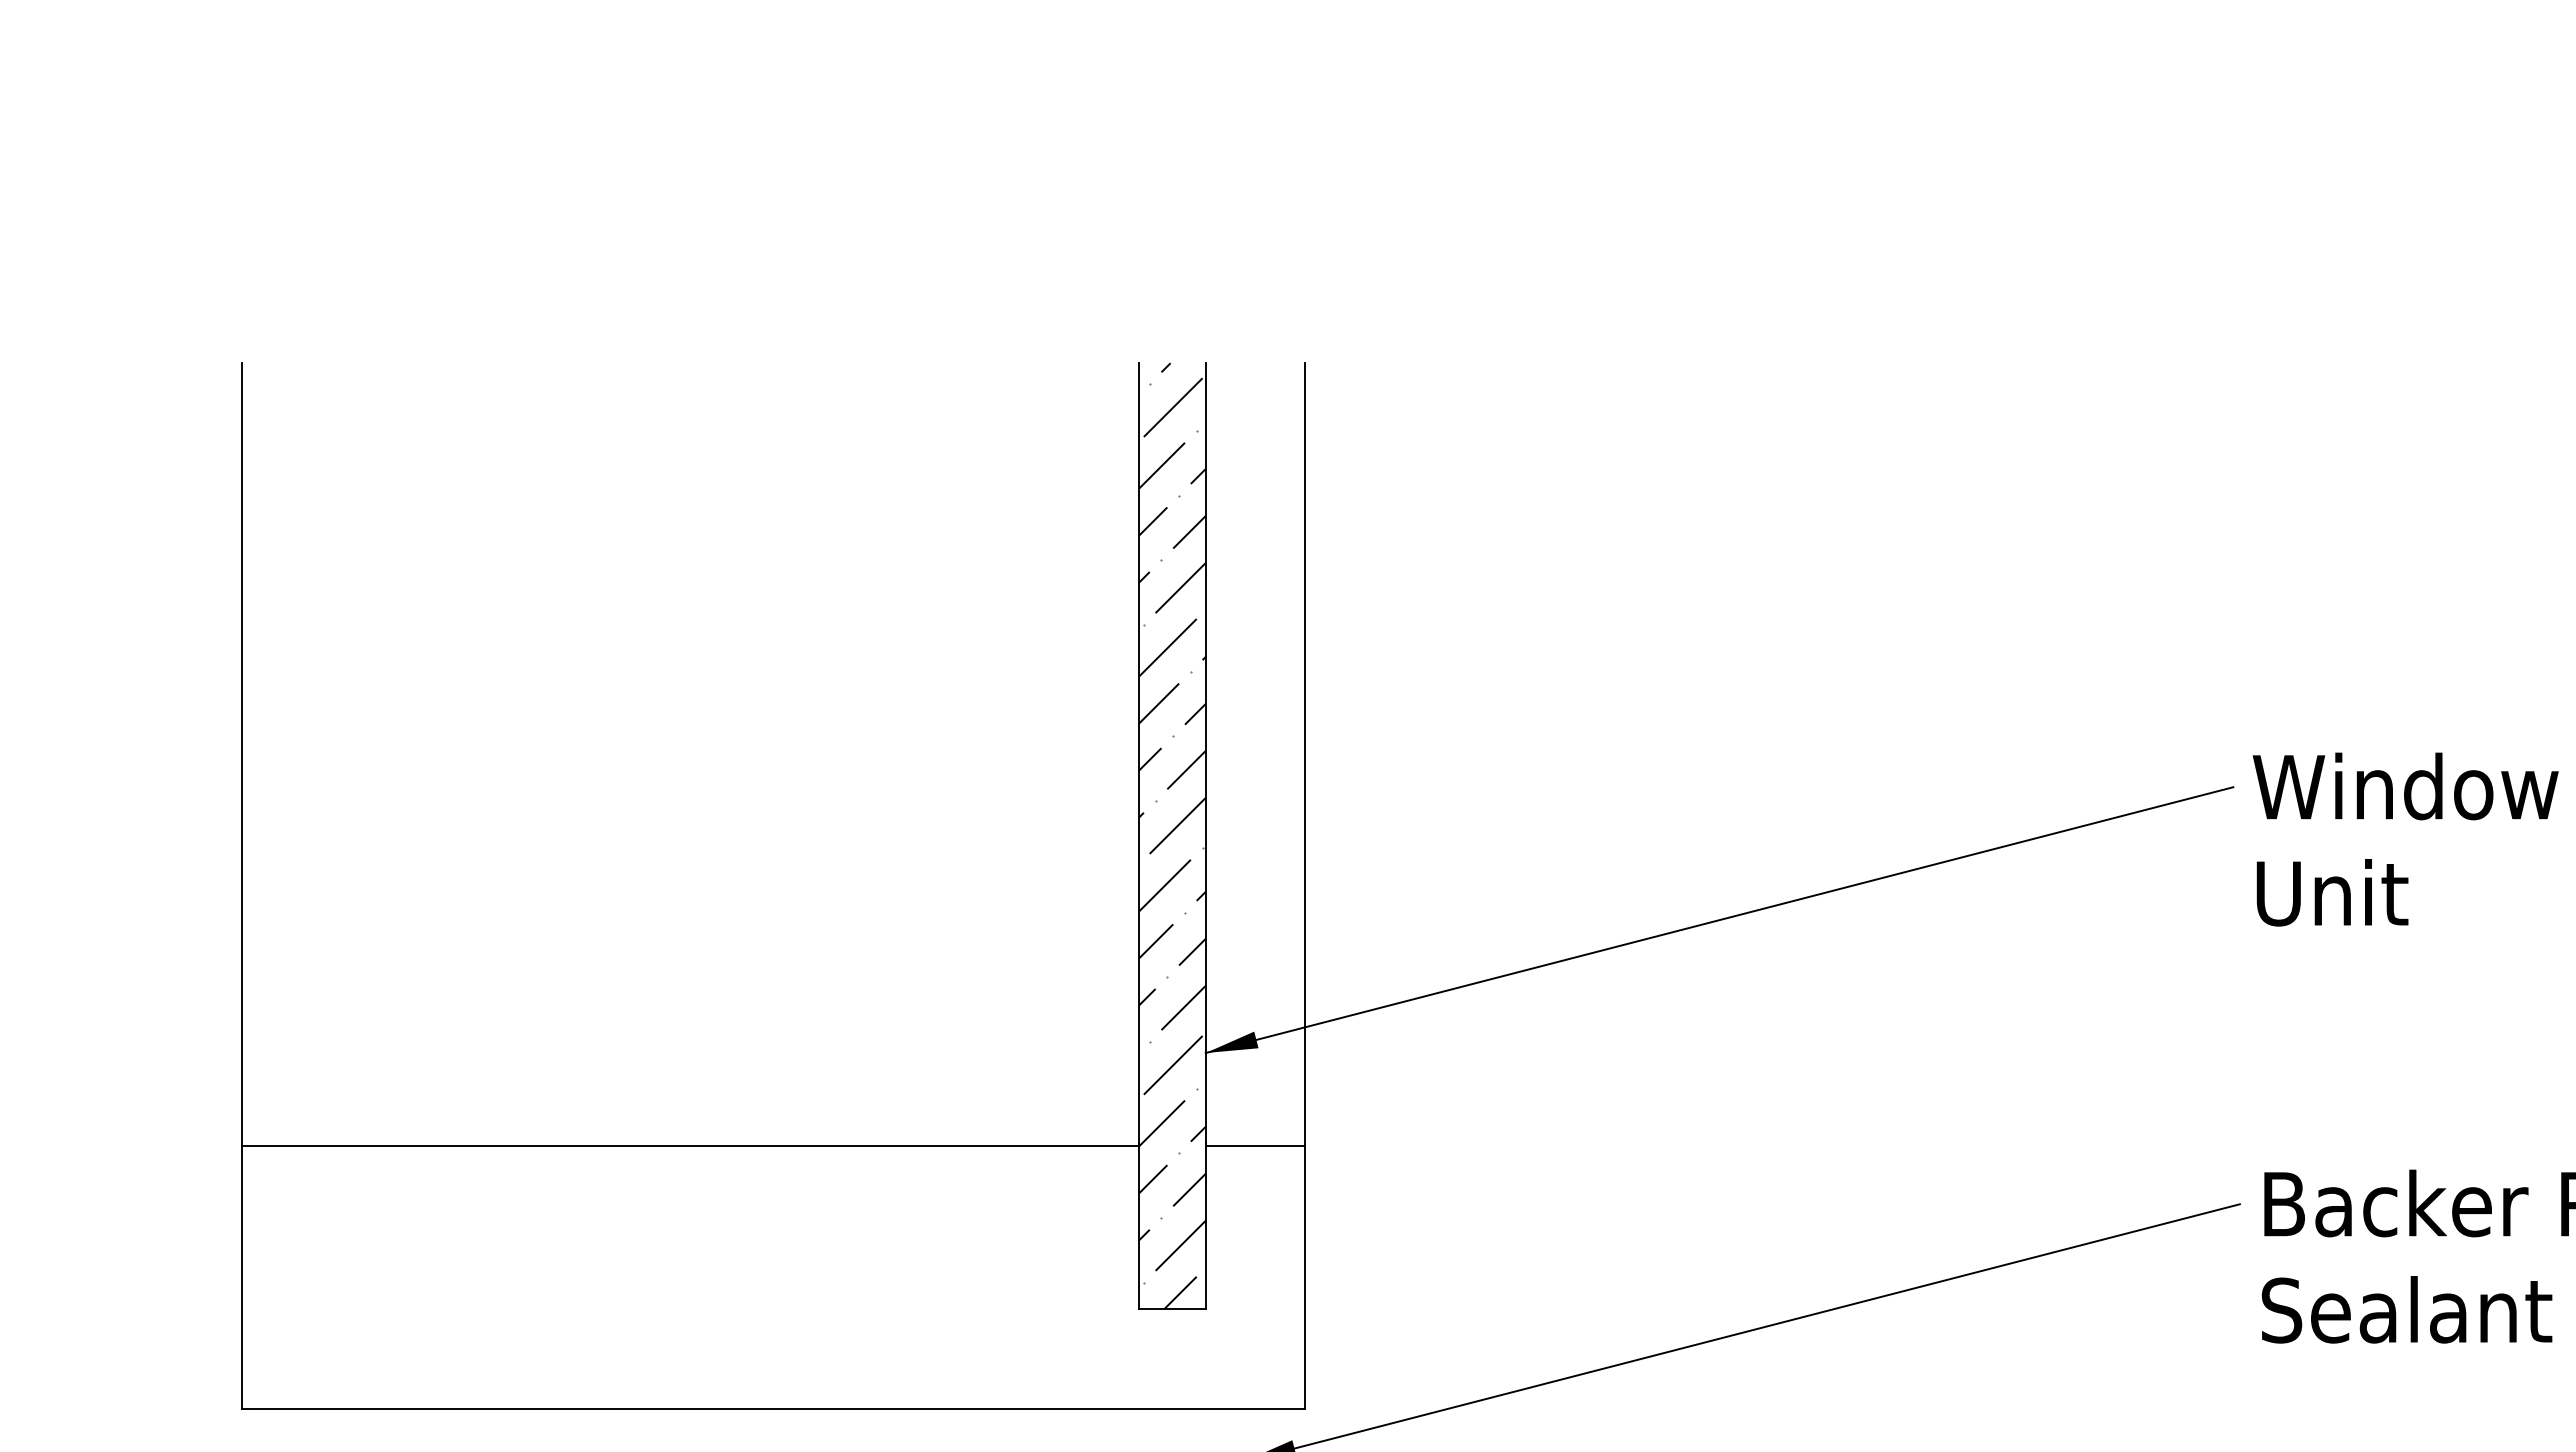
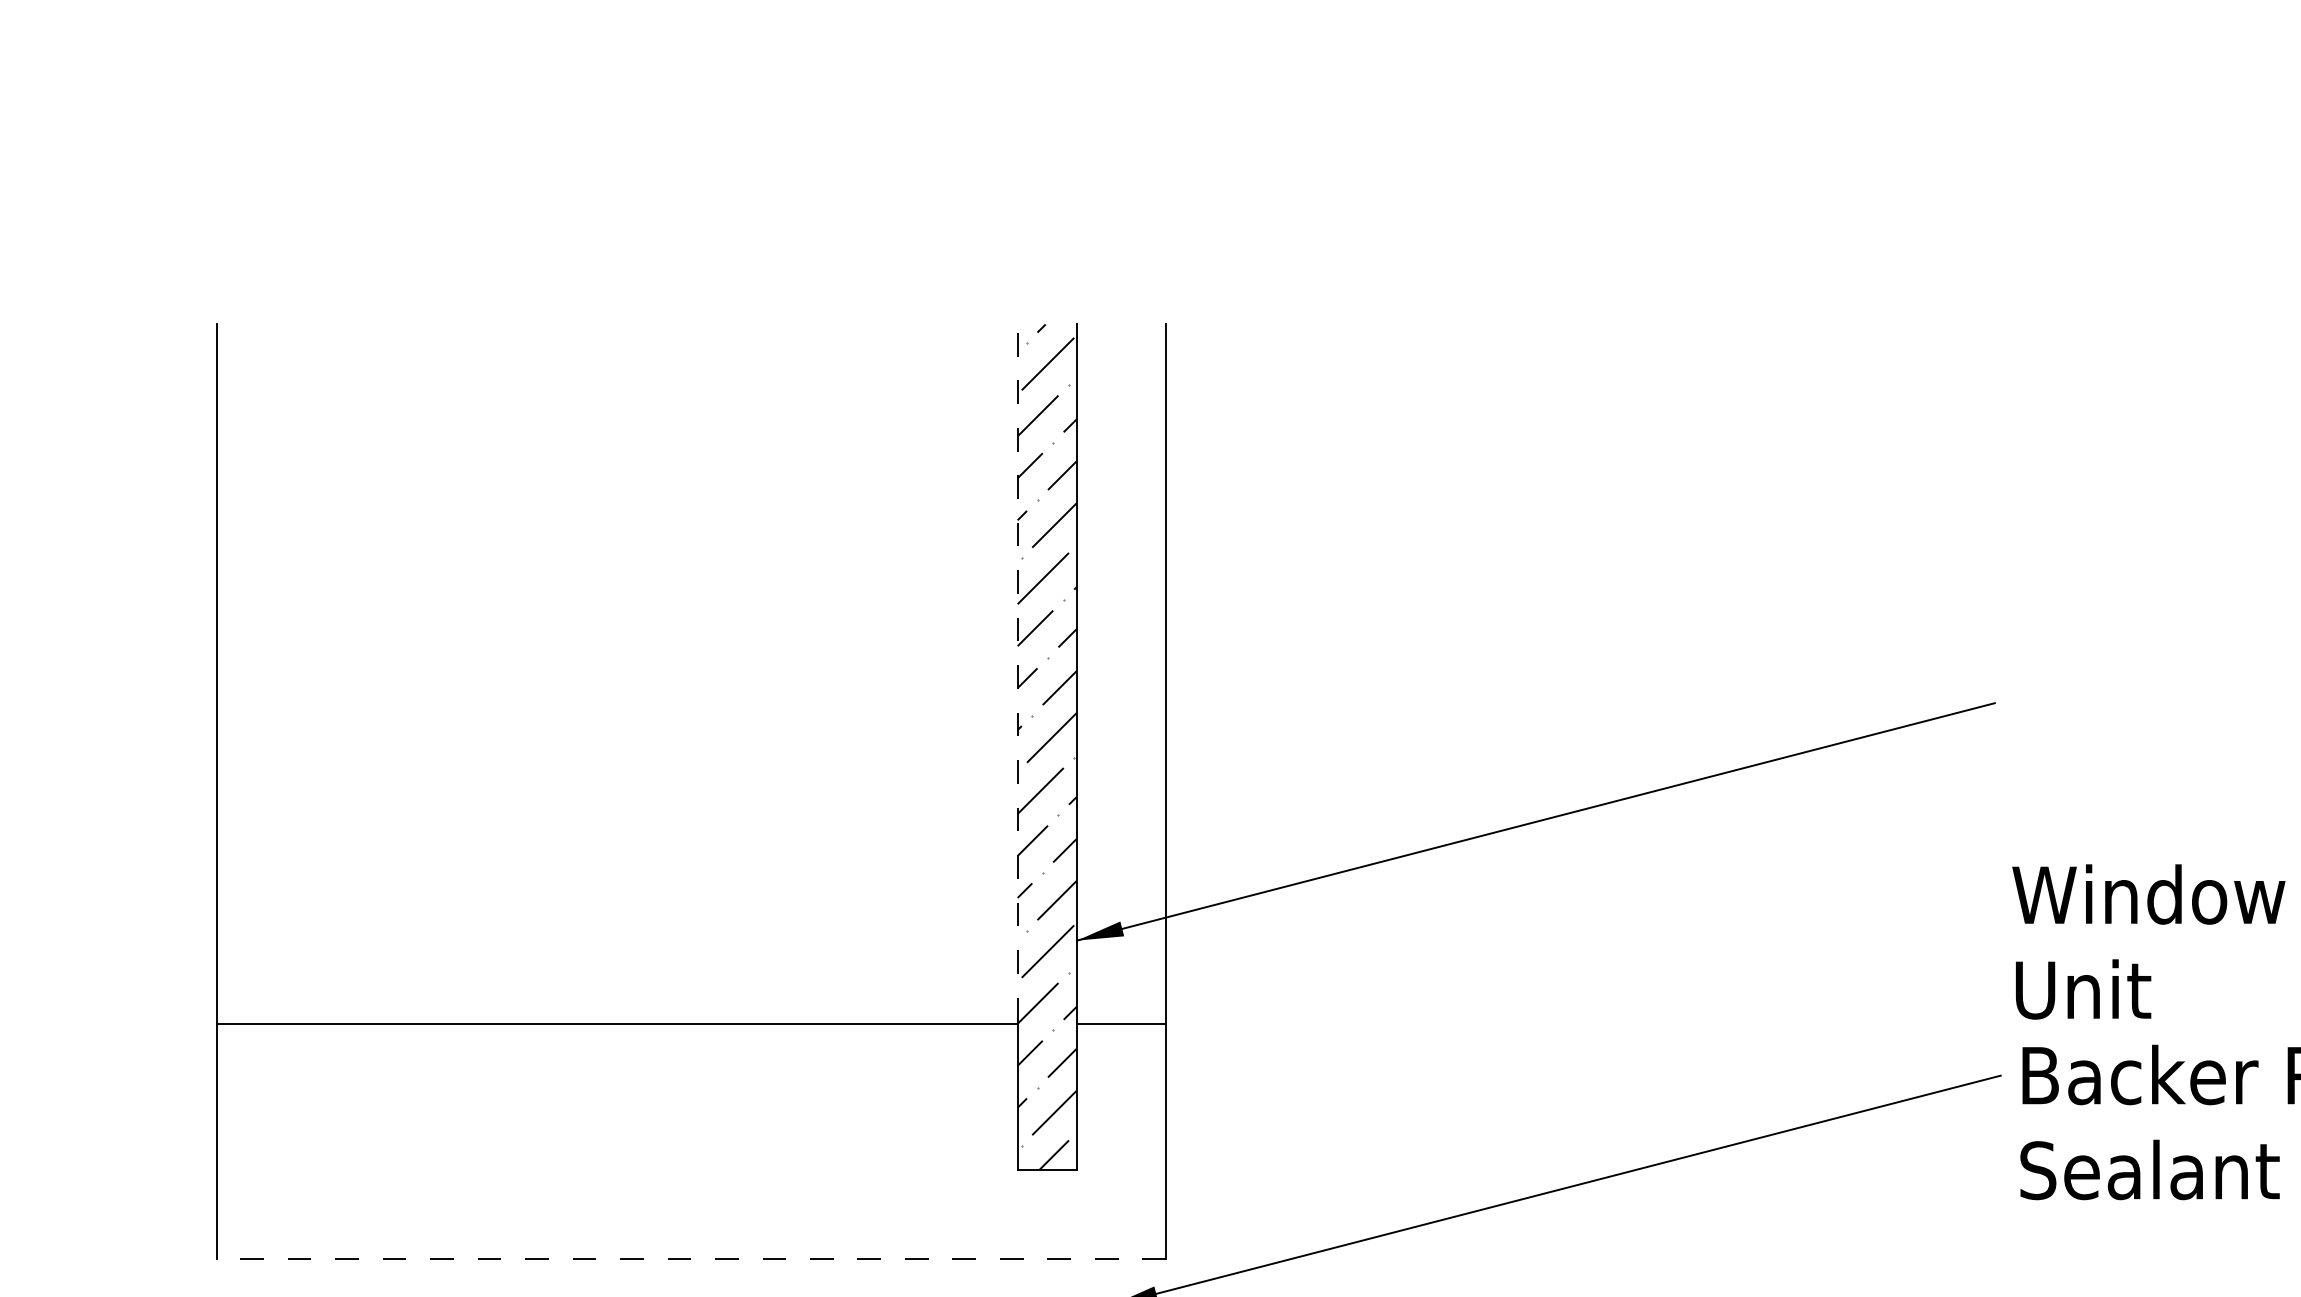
line: (1139, 752) -> (1017, 672), solid -> dashed
text: (2405, 839) -> (2148, 941), moved
line: (773, 1409) -> (690, 1259), solid -> dashed

